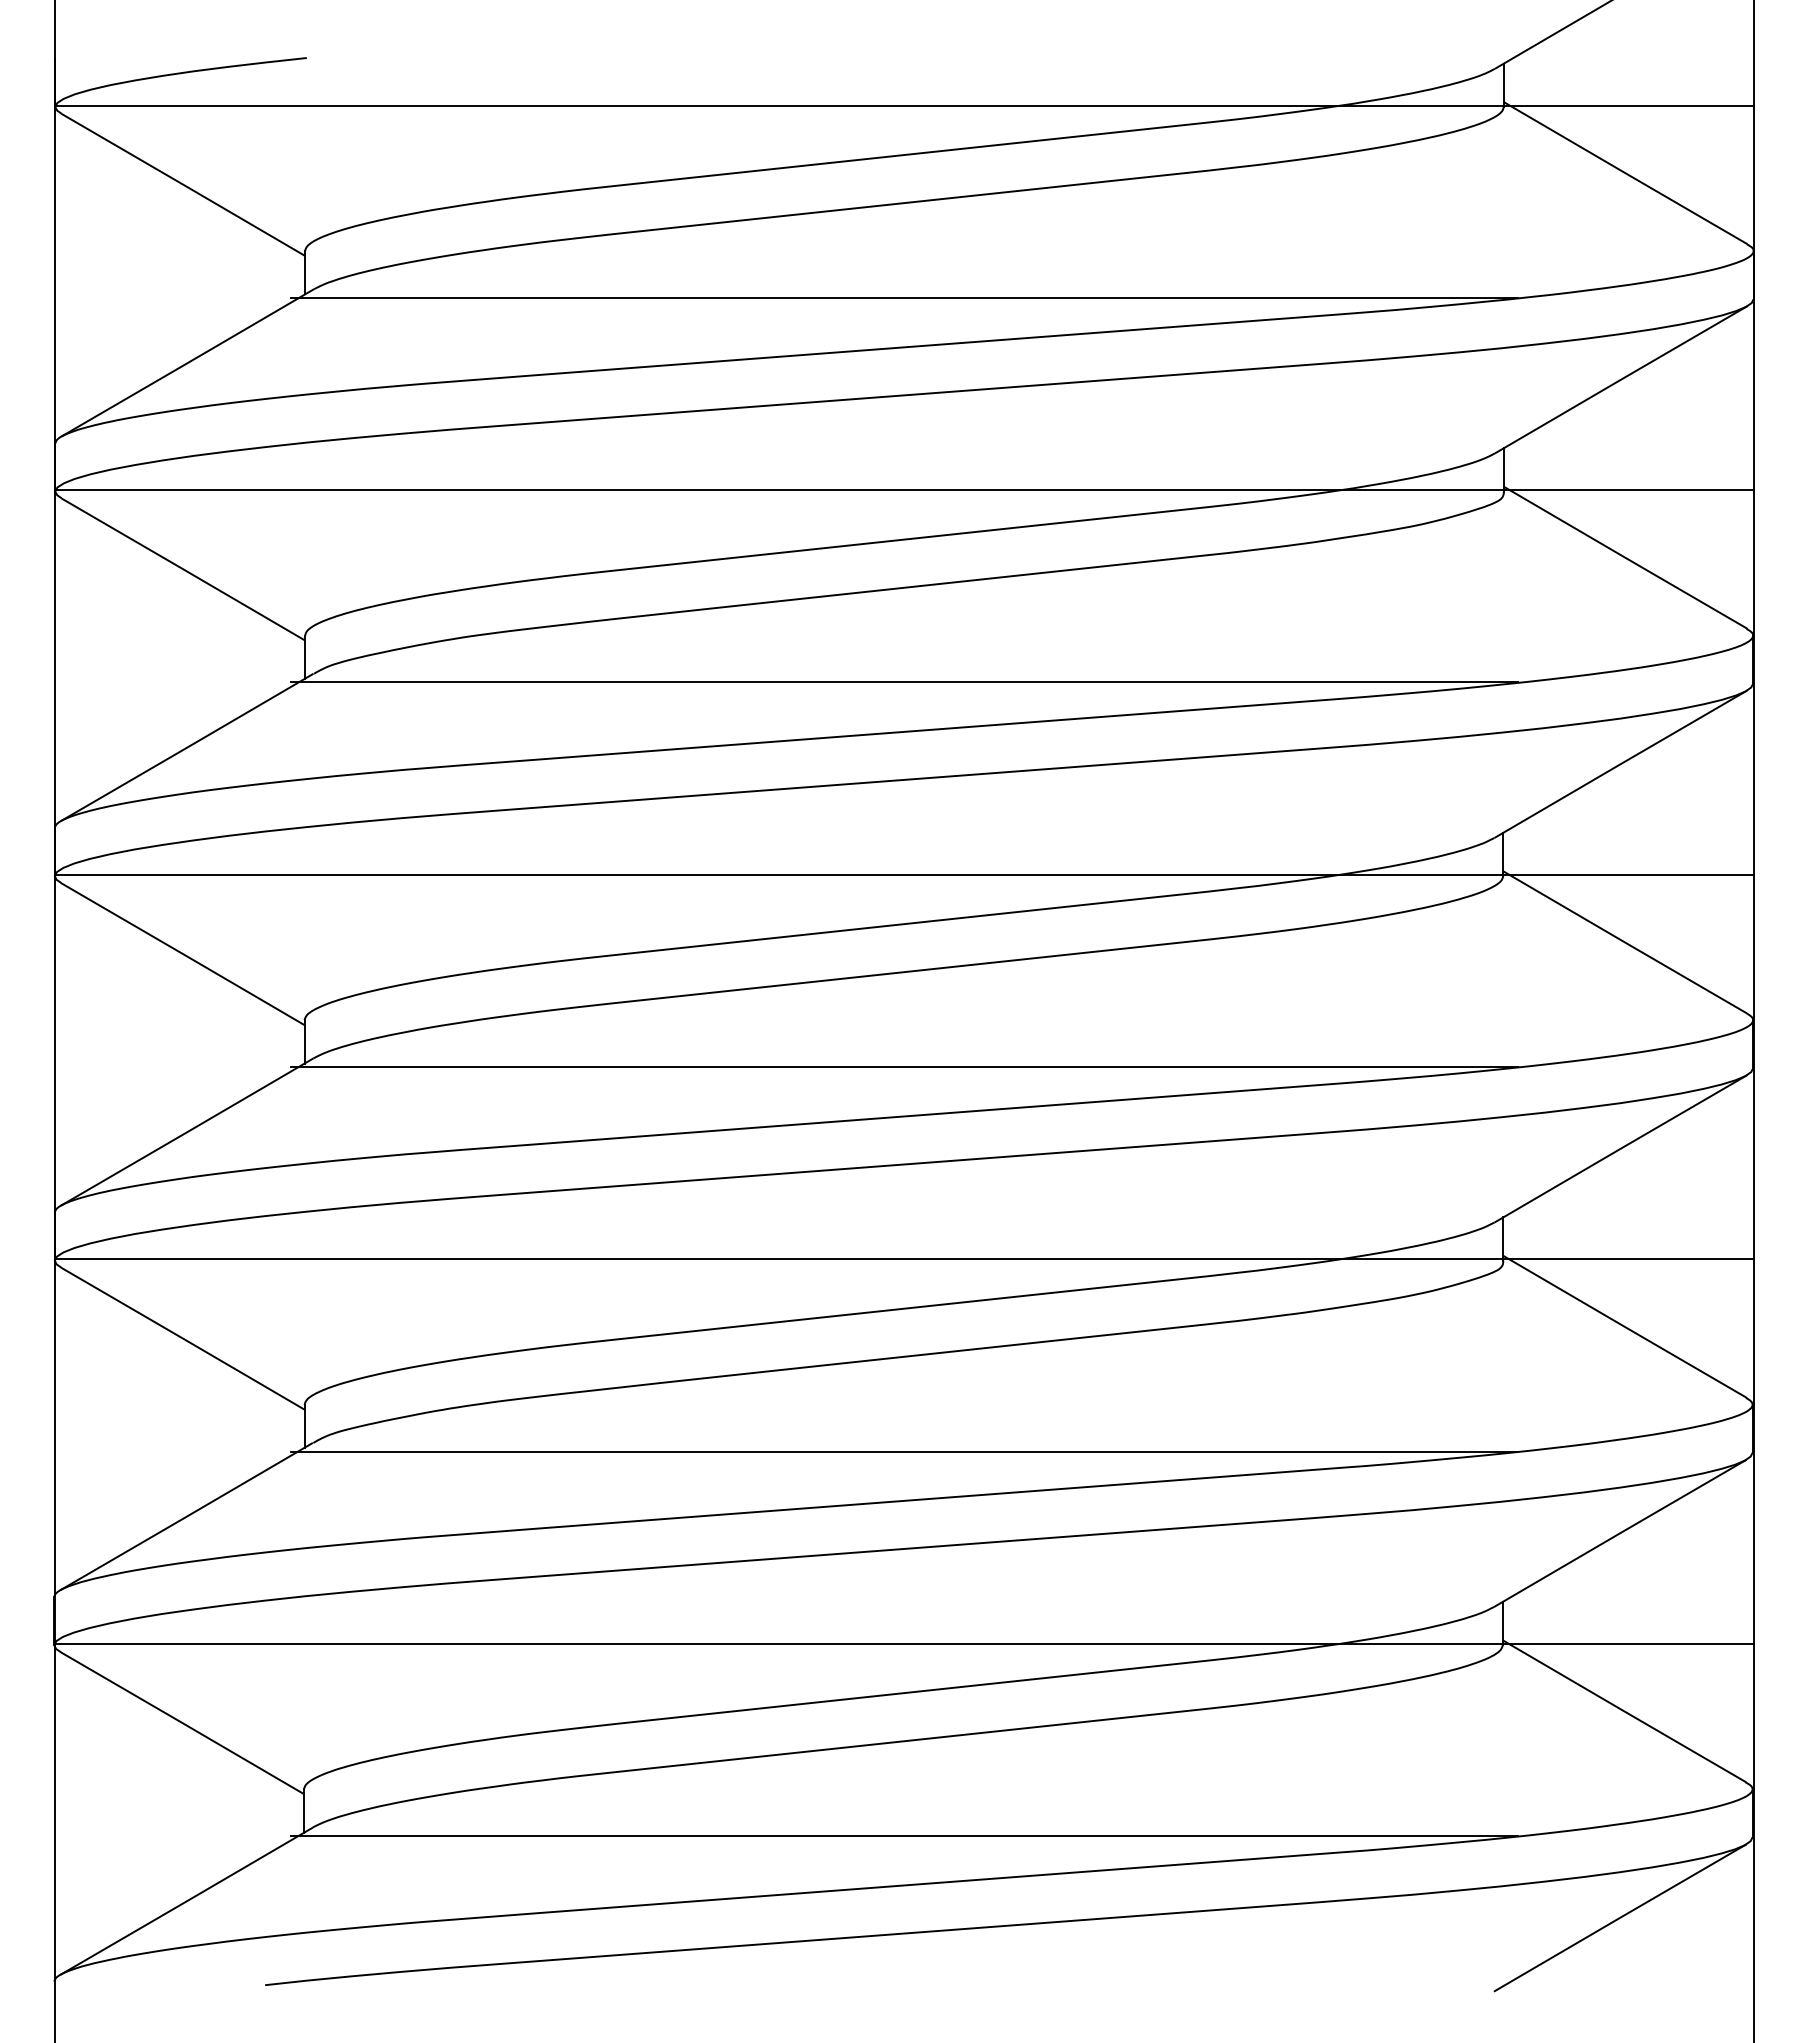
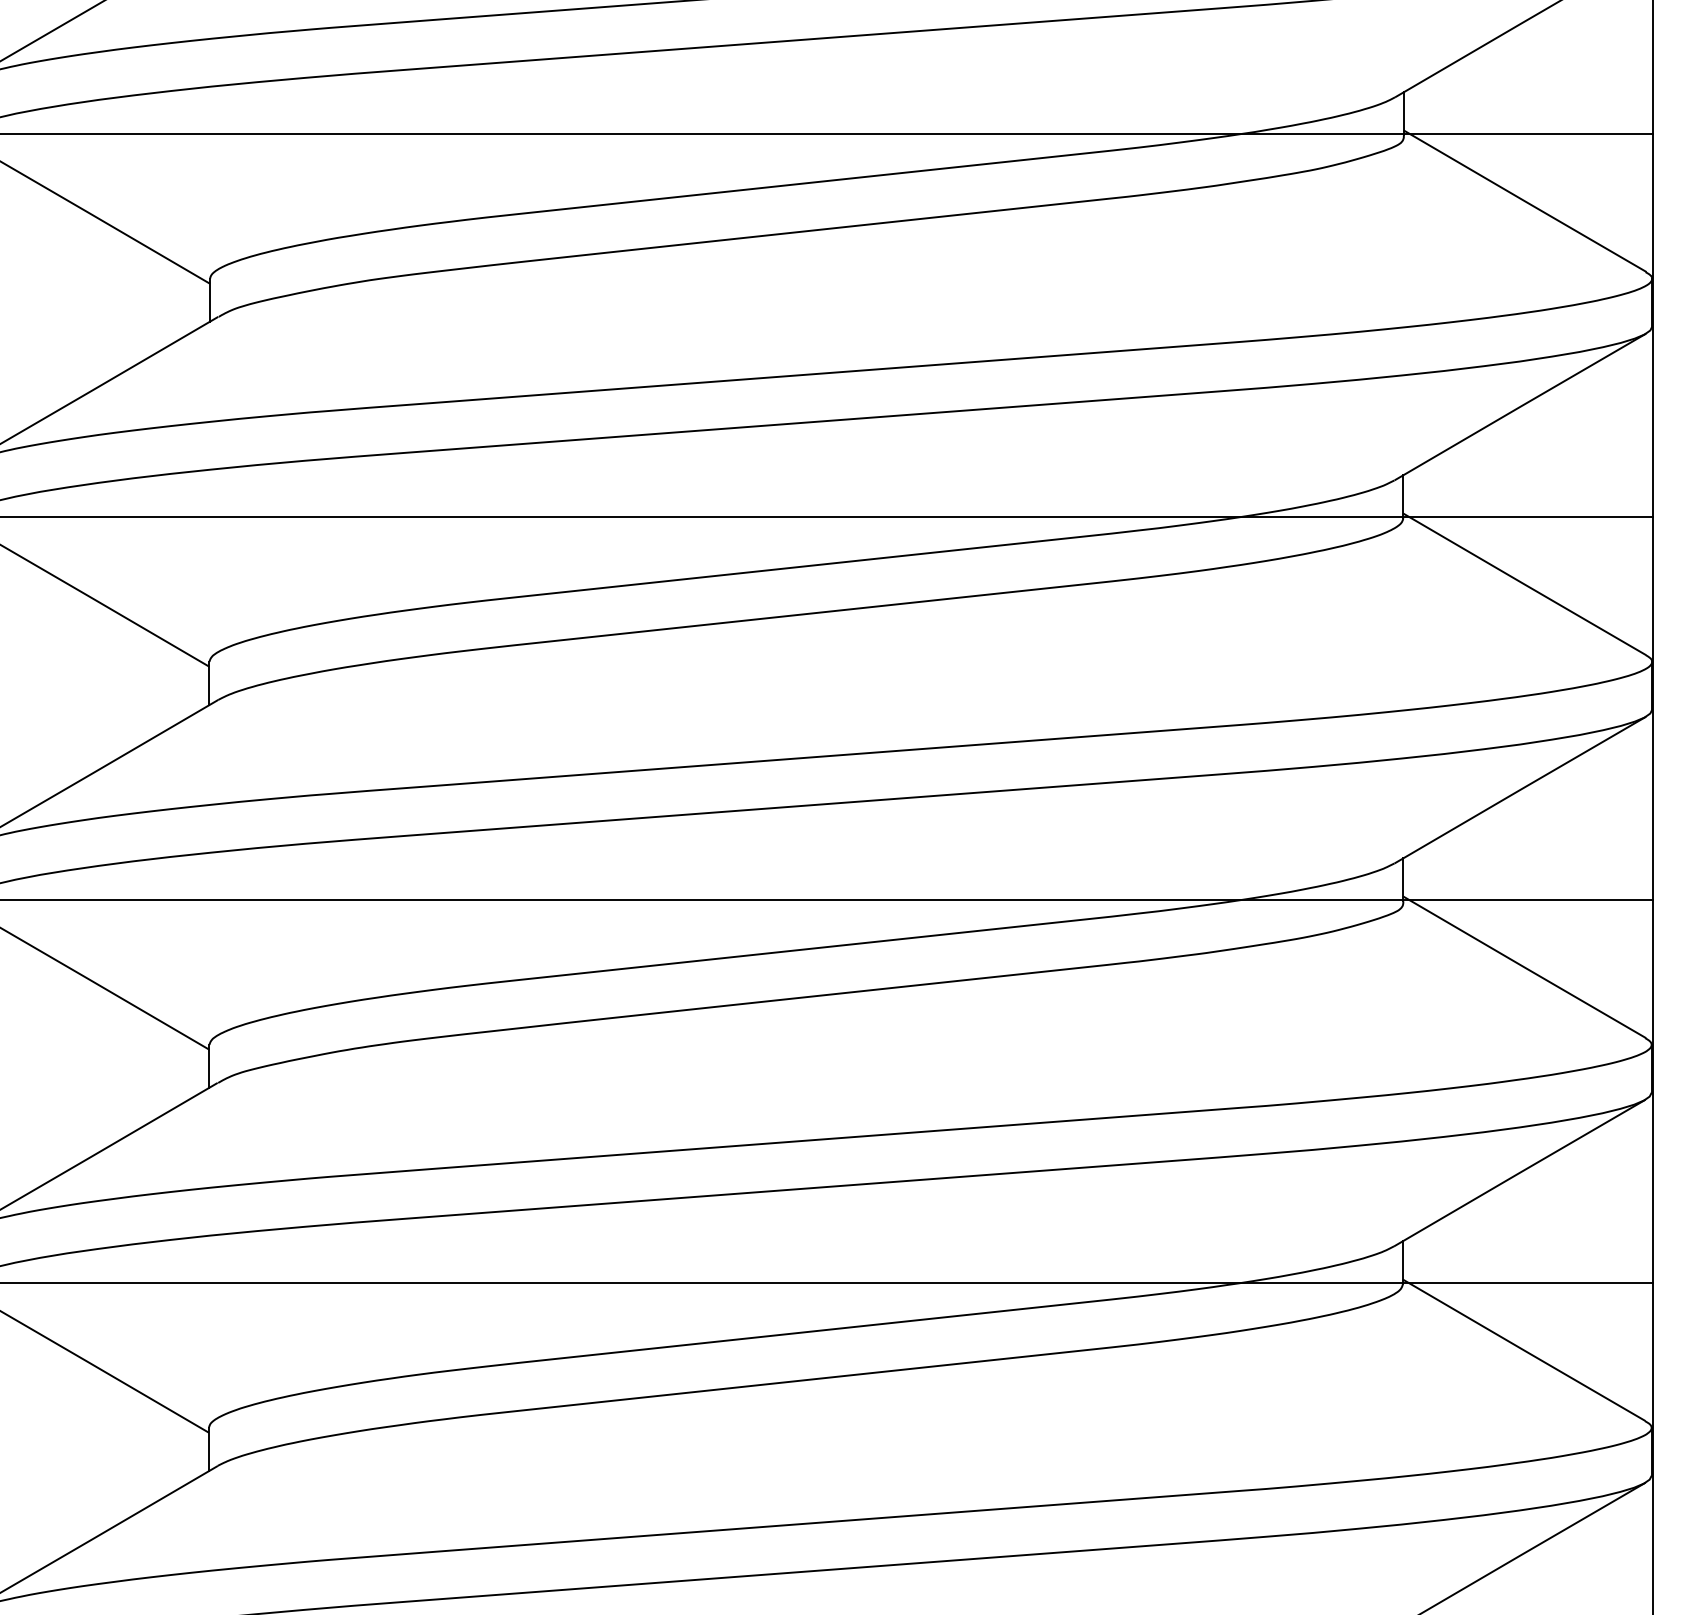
line: (904, 682) -> (806, 325), removed
line: (904, 1067) -> (806, 708), removed
line: (904, 1451) -> (806, 1091), removed
line: (904, 1836) -> (806, 1474), removed

